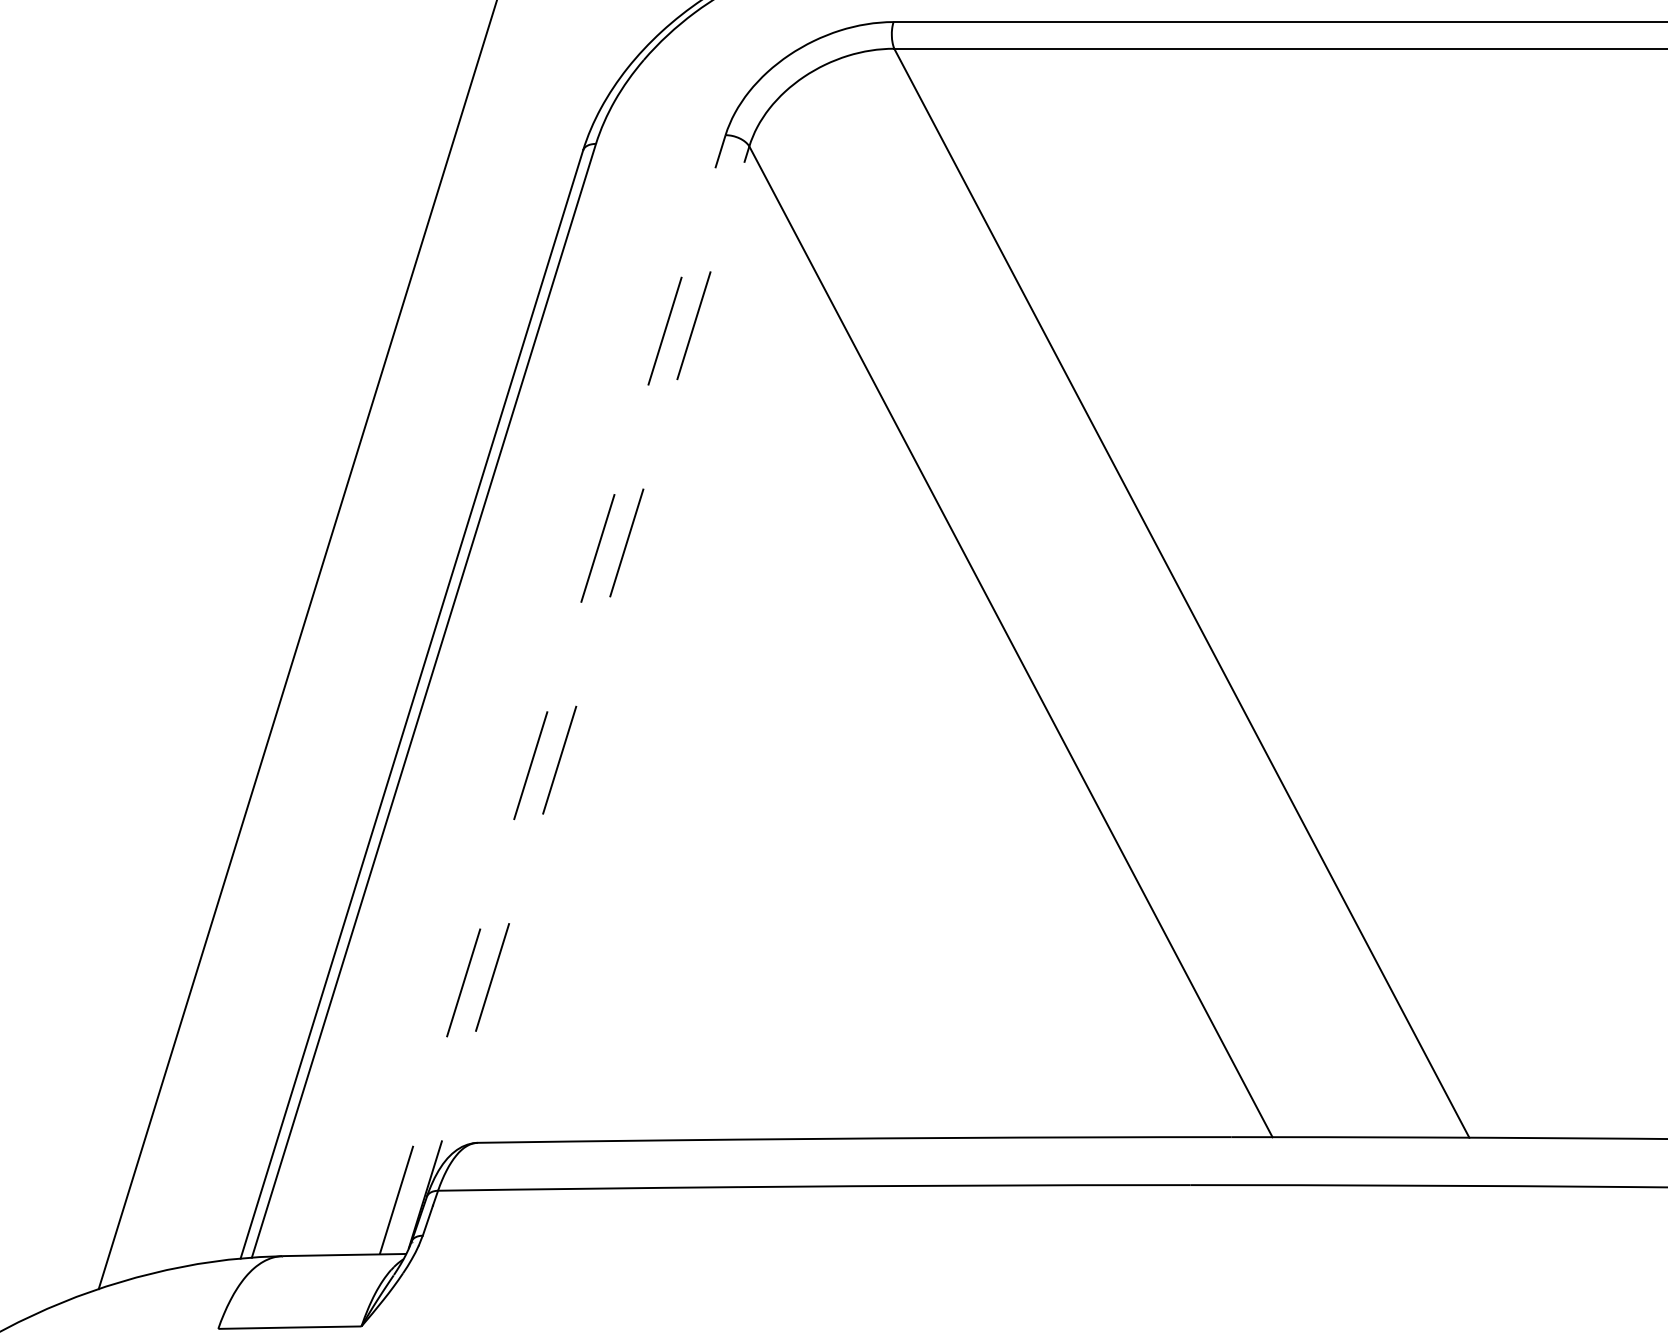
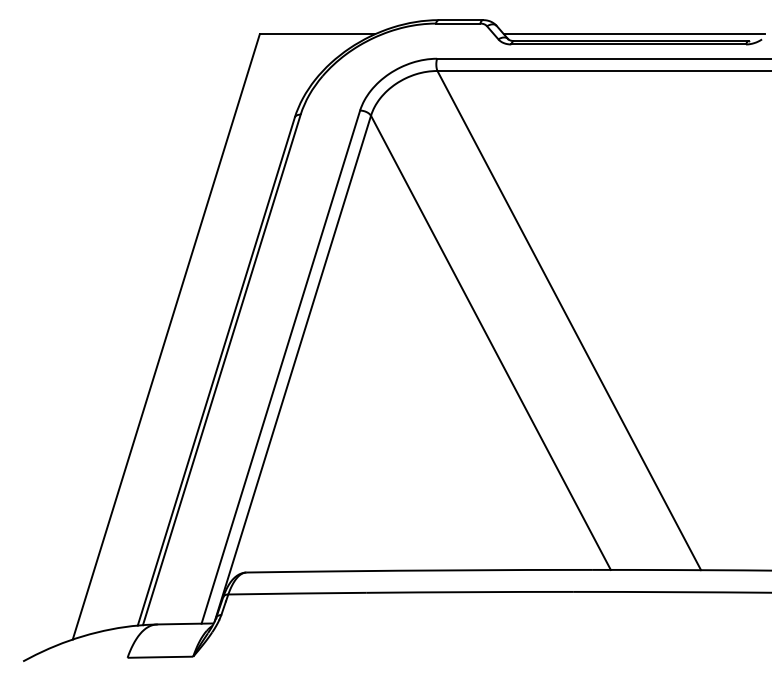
line: (551, 695) -> (280, 367), dashed -> solid
line: (580, 697) -> (293, 368), dashed -> solid

